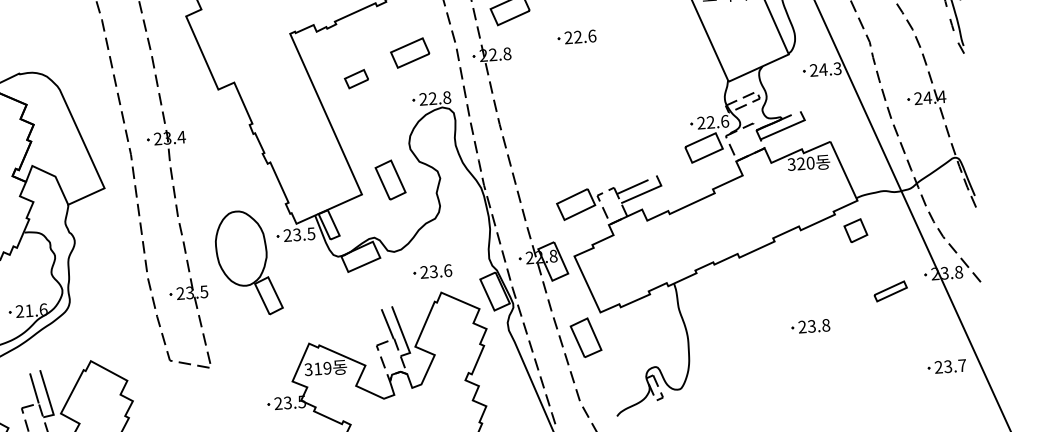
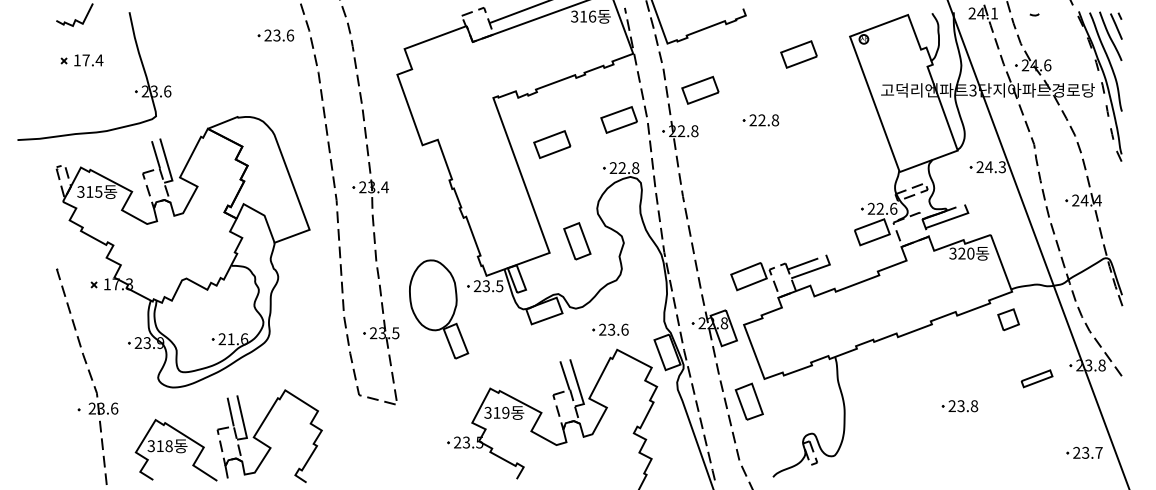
text: (592, 36) -> (775, 120), 22.6 -> 22.8
part: (409, 52) -> (618, 119), moved
part: (356, 78) -> (552, 144), size x1.67

